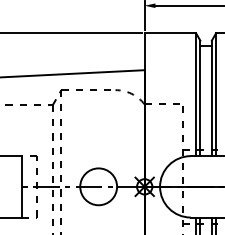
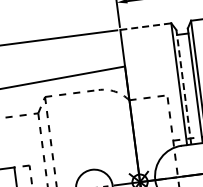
line: (170, 33) -> (145, 26), solid -> dashed
line: (200, 98) -> (184, 87), solid -> dashed

